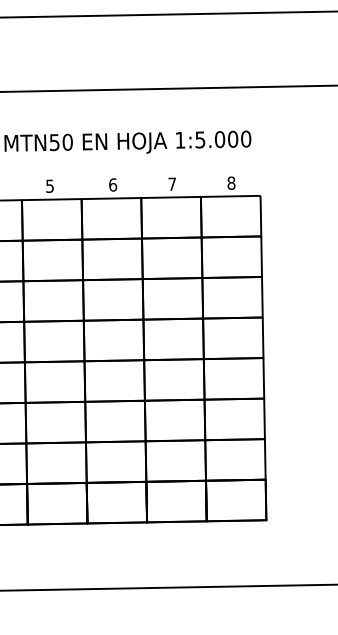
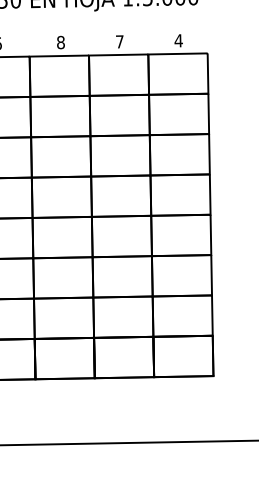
text: (231, 182) -> (178, 40), 8 -> 4
text: (113, 184) -> (61, 42), 6 -> 8

